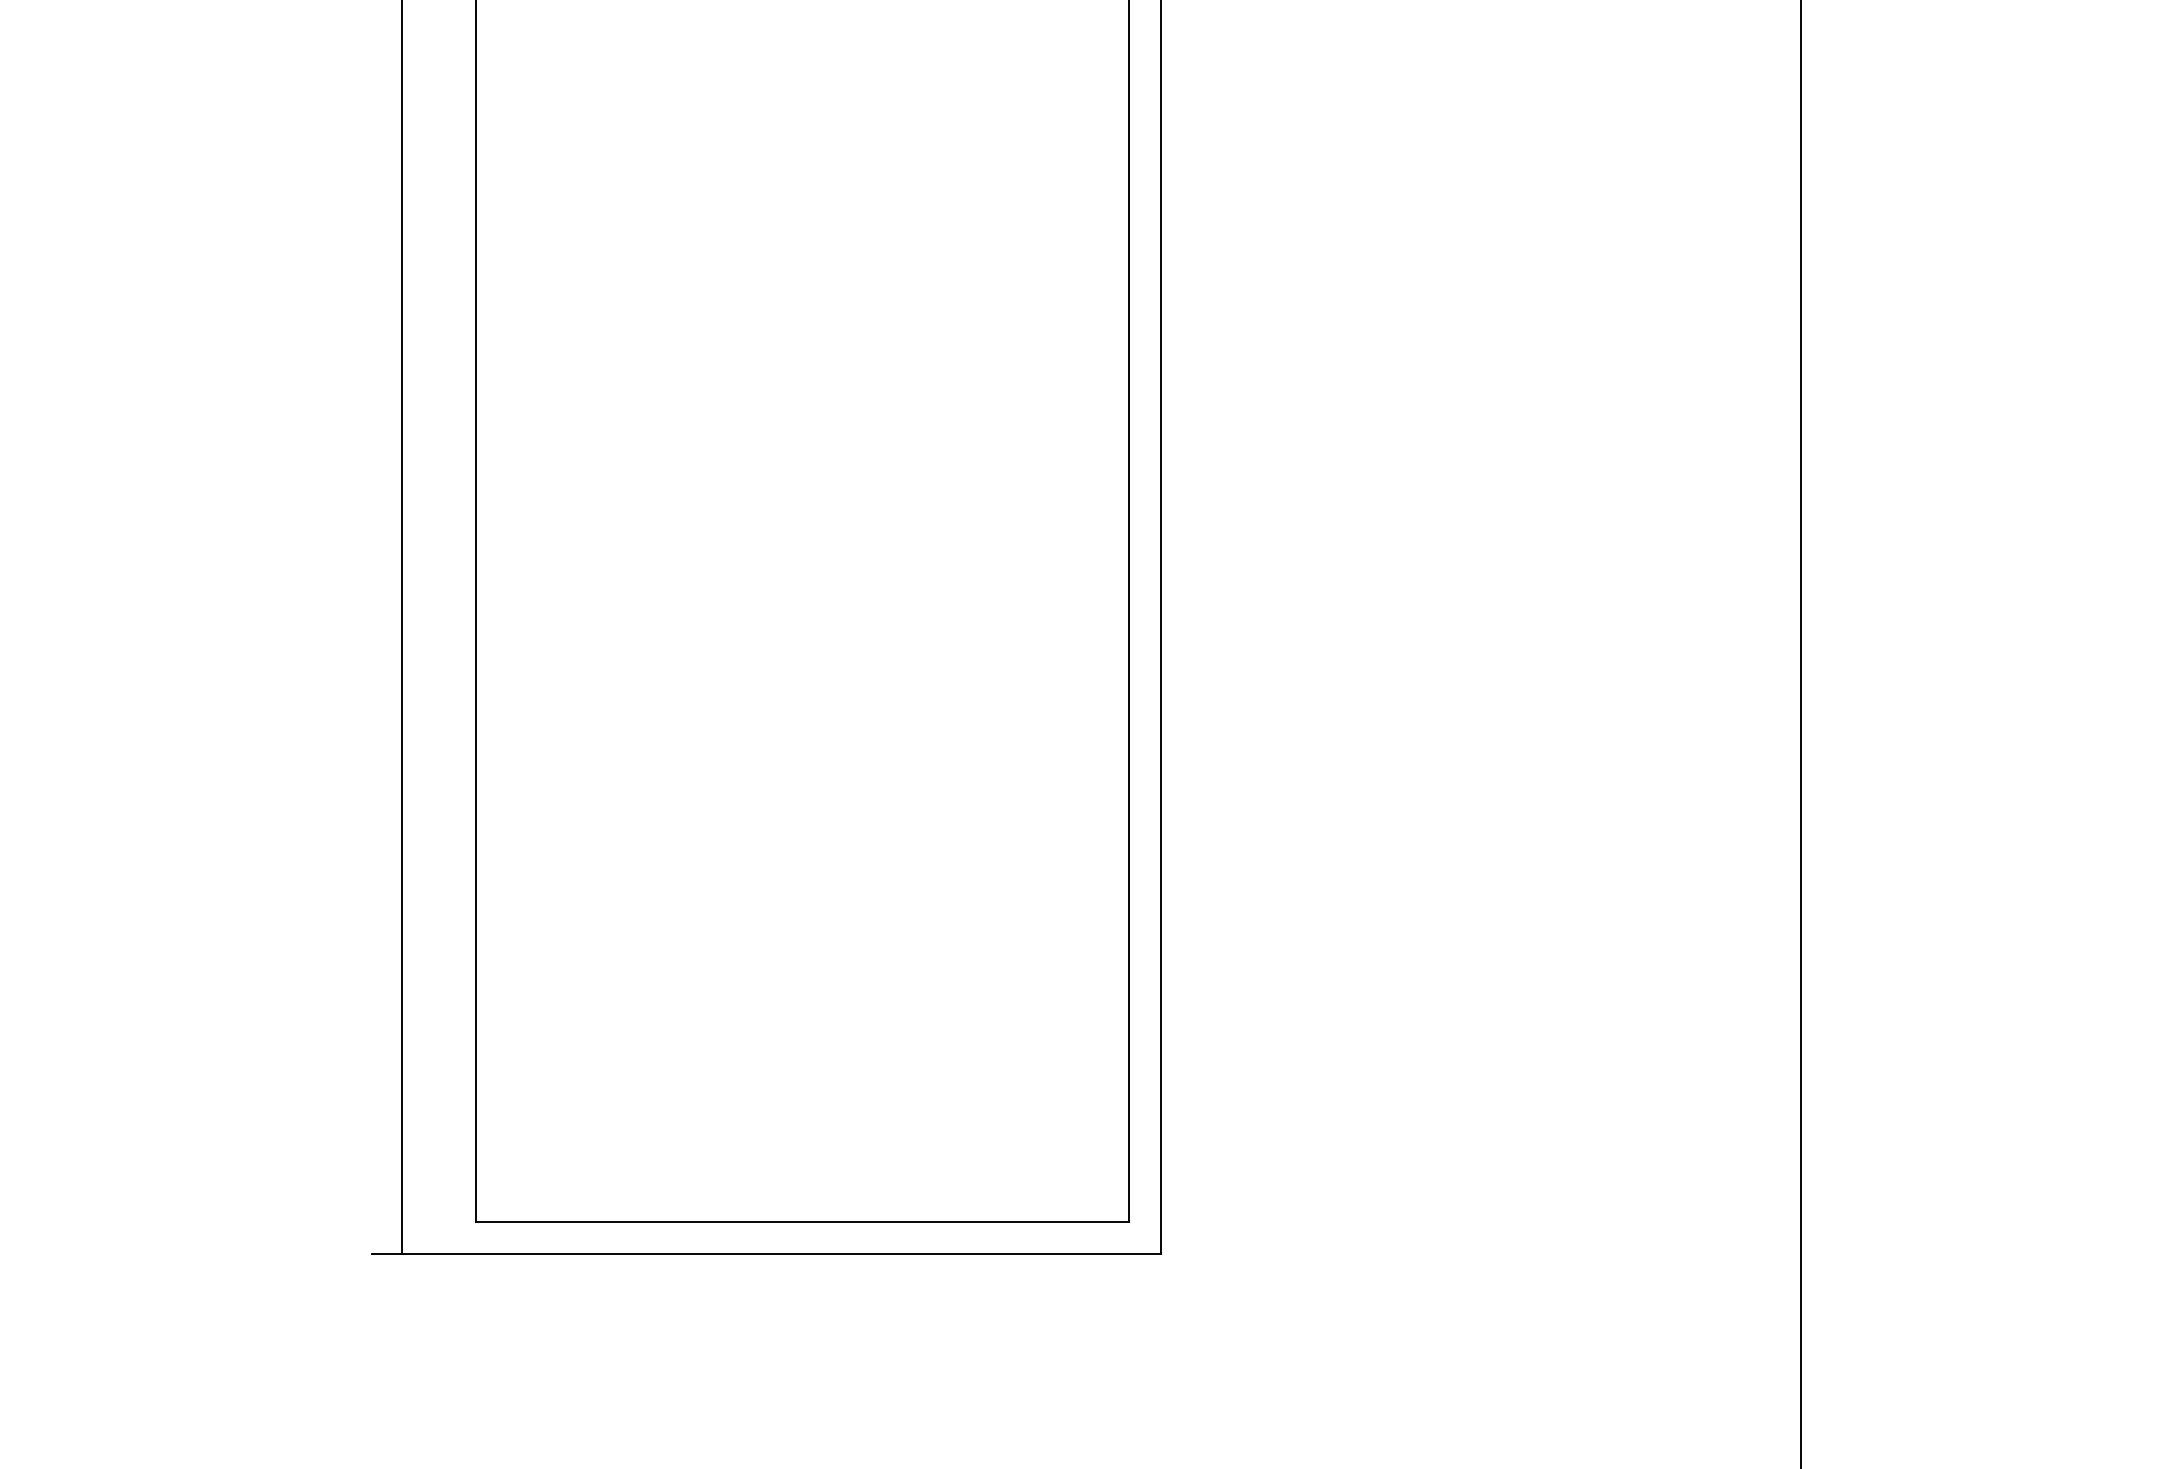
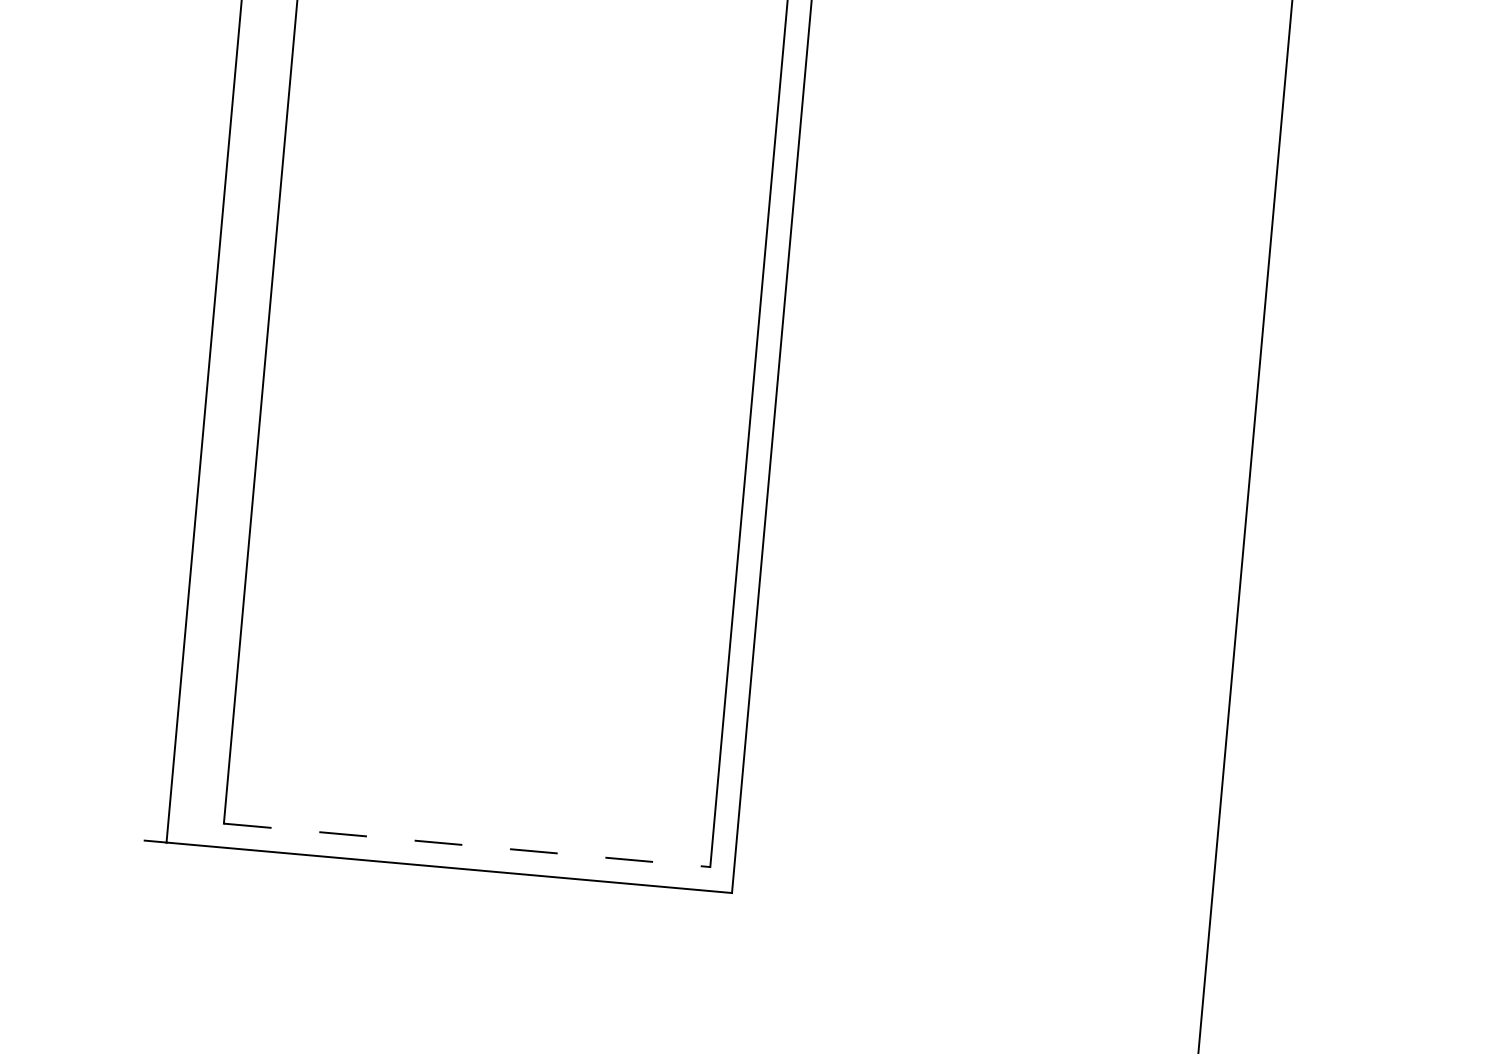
line: (802, 1222) -> (467, 845), solid -> dashed

